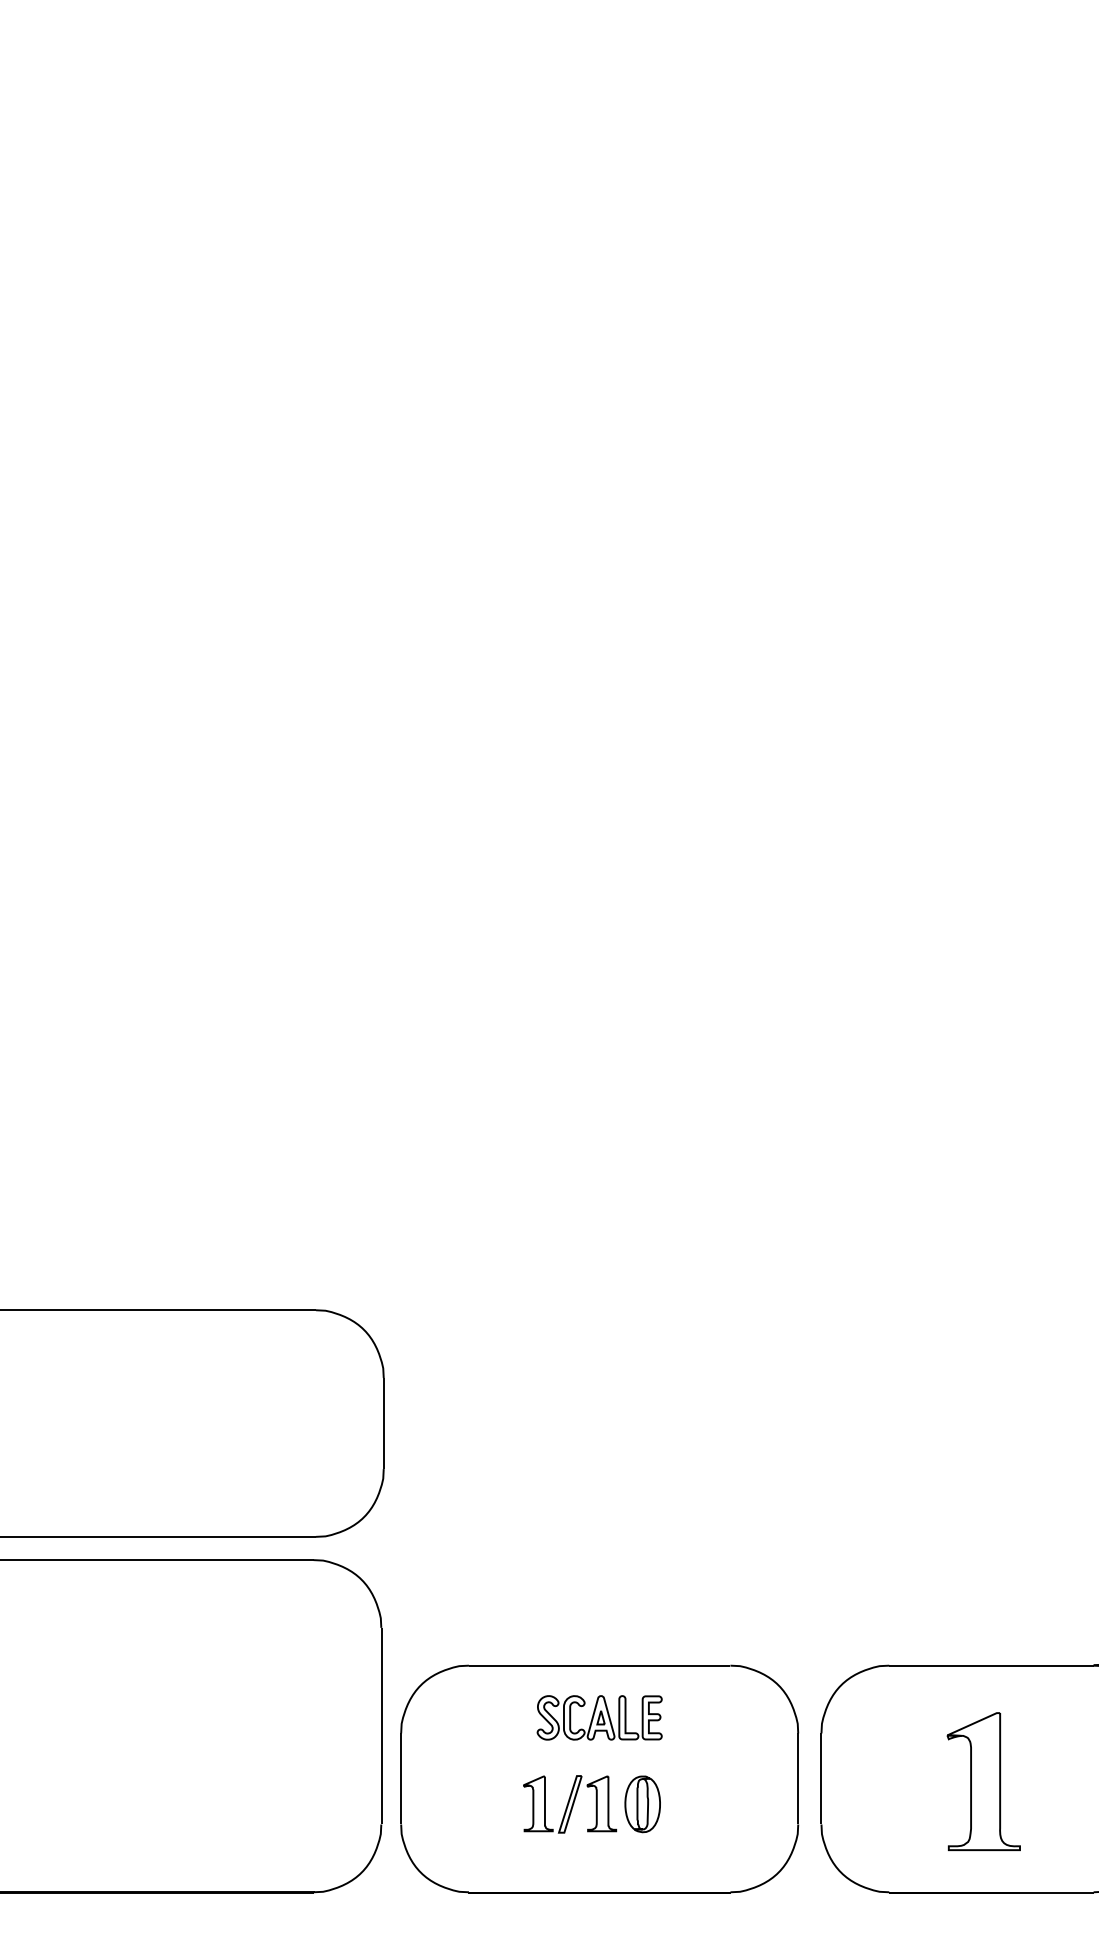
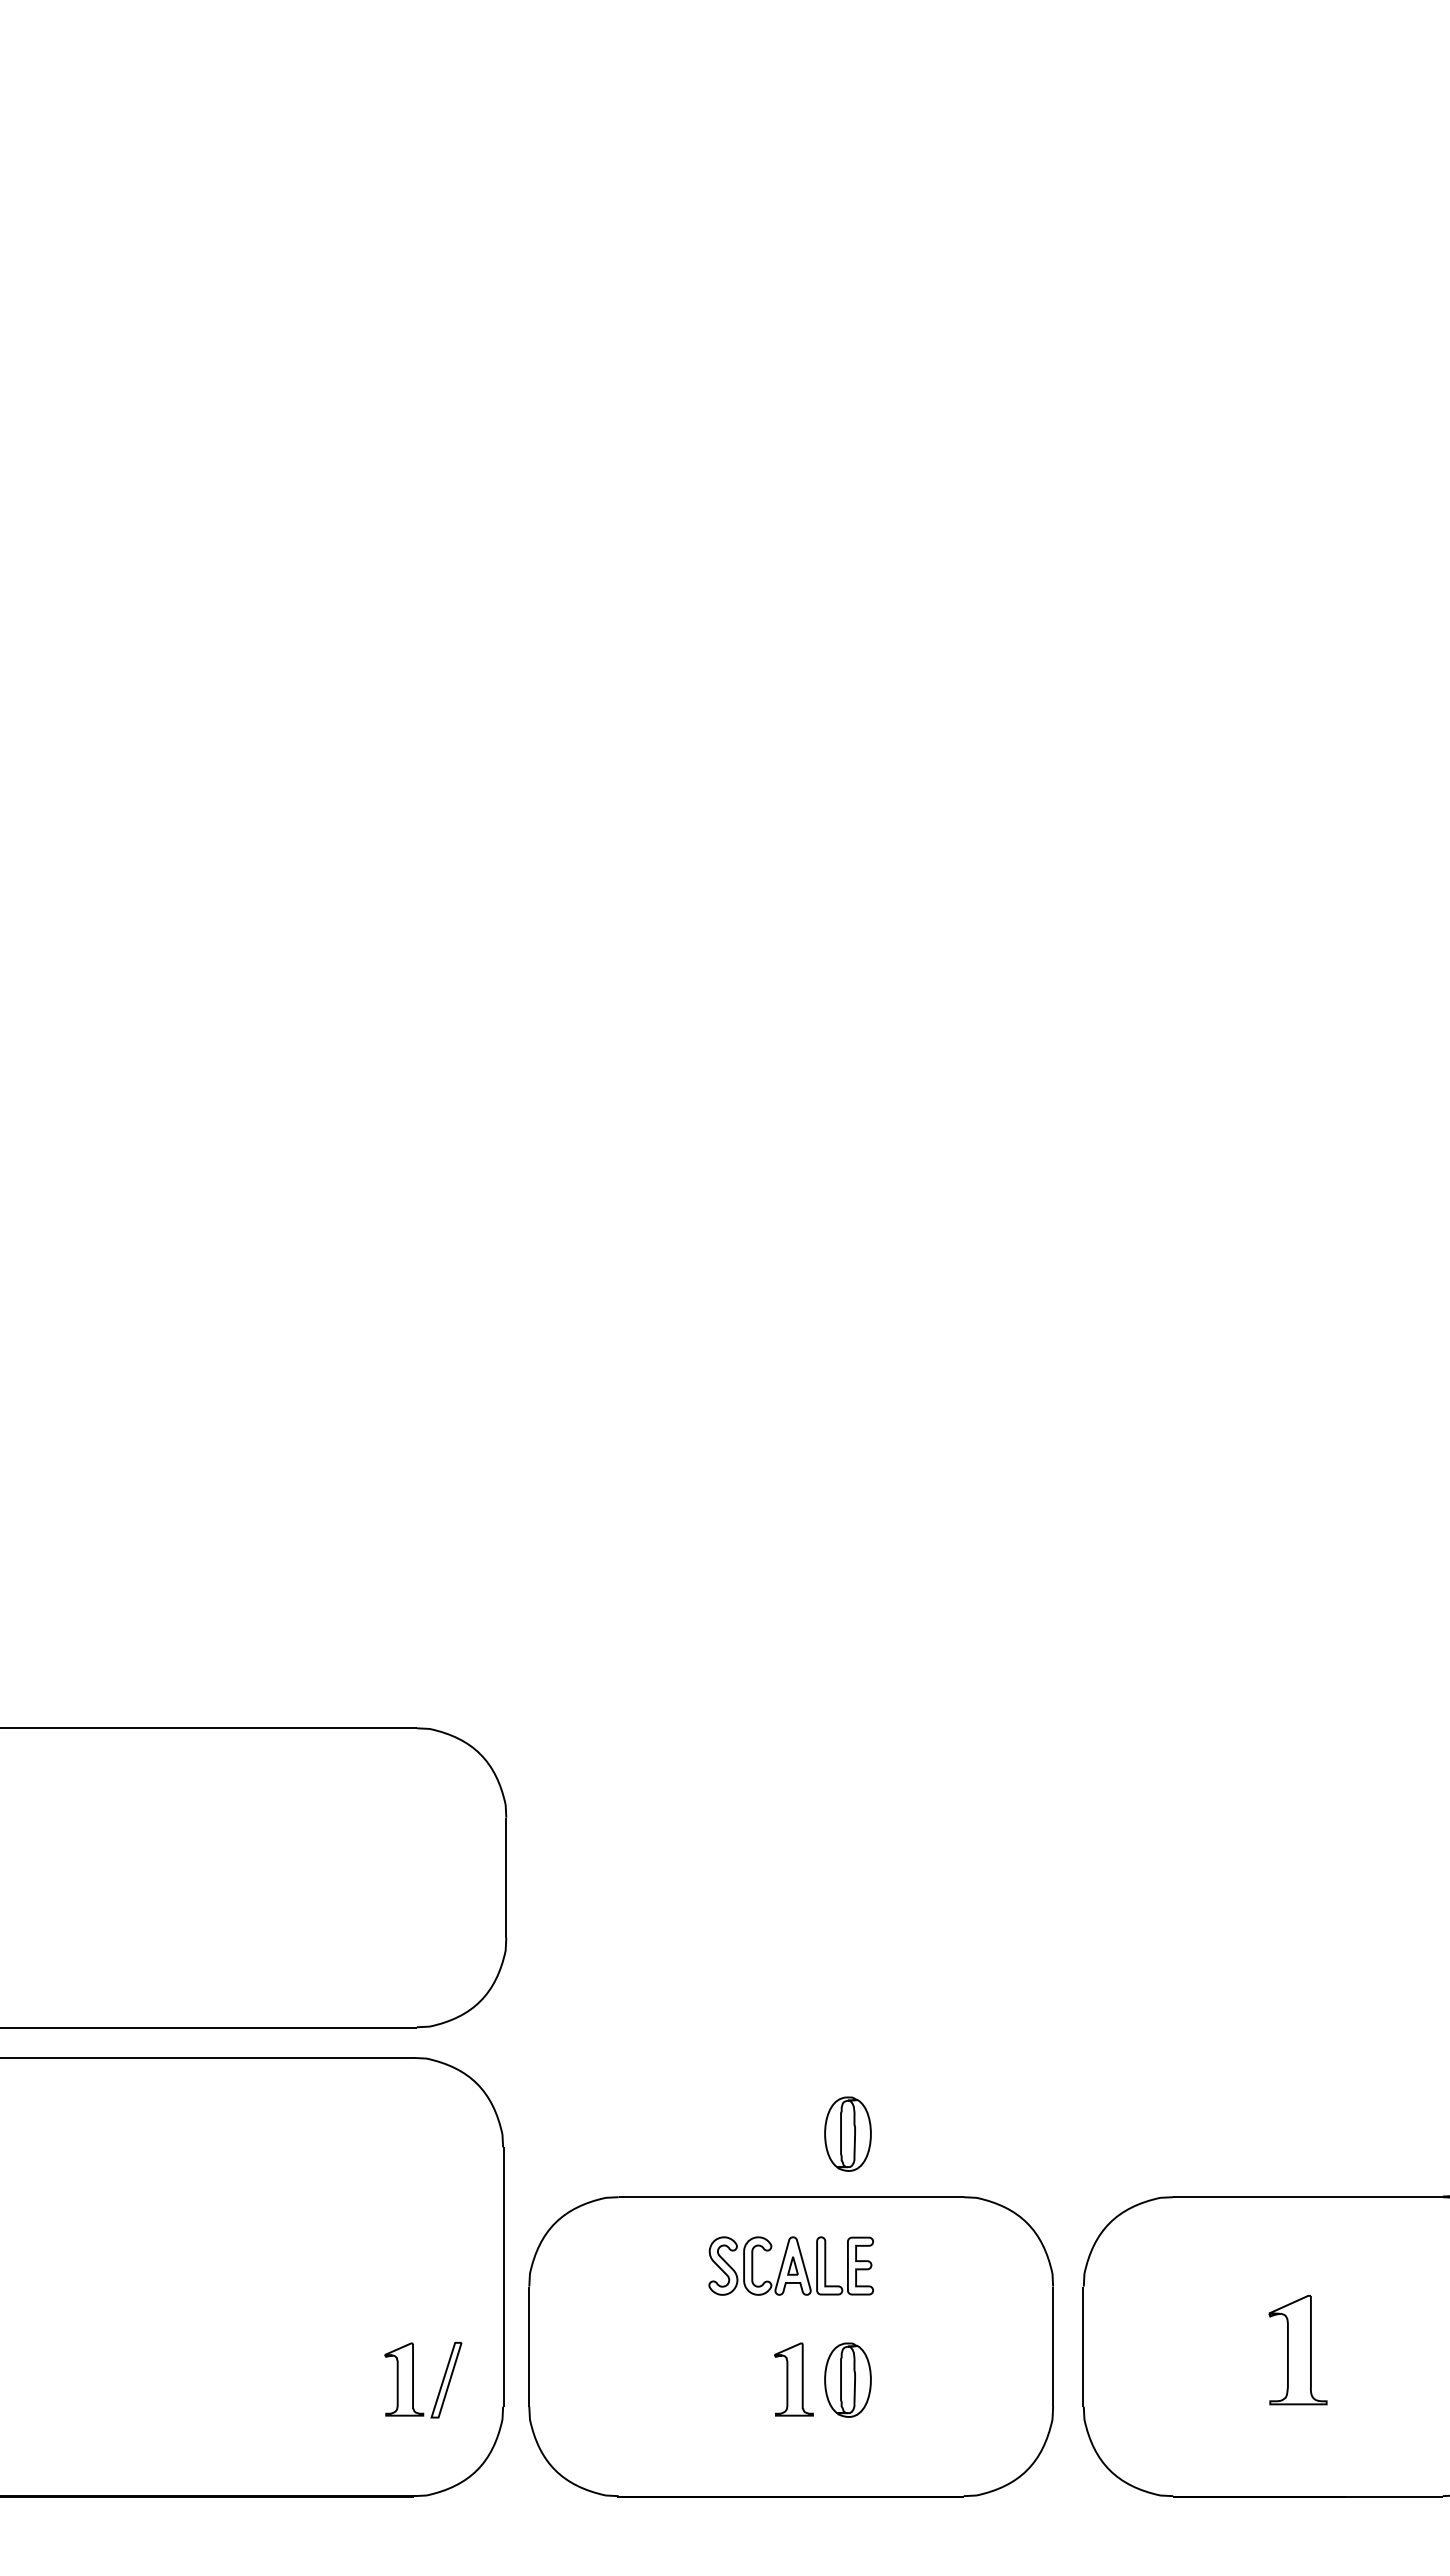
part: (642, 1617) -> (847, 2133), added
part: (983, 1781) -> (1297, 2349), size x0.6
part: (545, 1804) -> (413, 2380), moved

